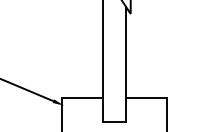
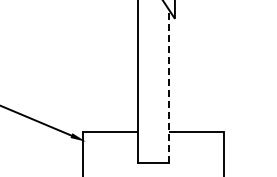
line: (125, 64) -> (168, 86), solid -> dashed

